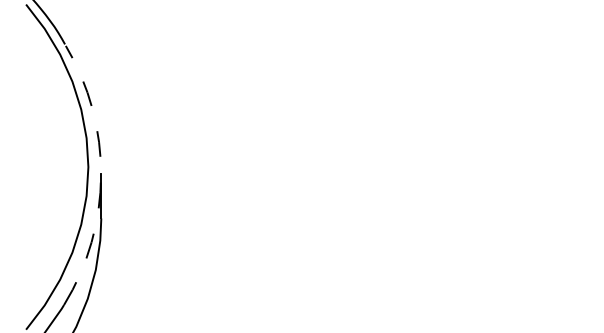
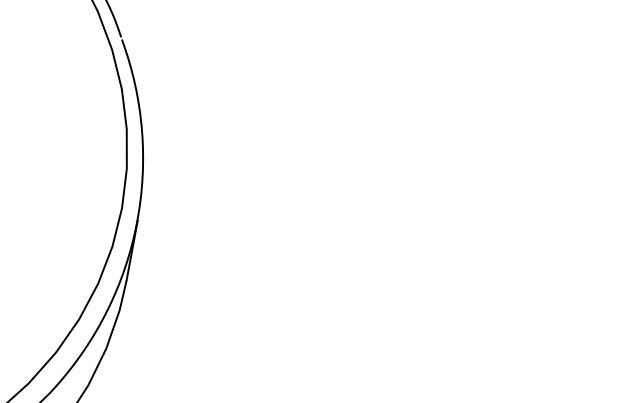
arc: (101, 175) -> (137, 222), dashed -> solid

